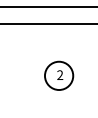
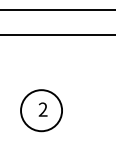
part: (59, 75) -> (42, 110), moved

